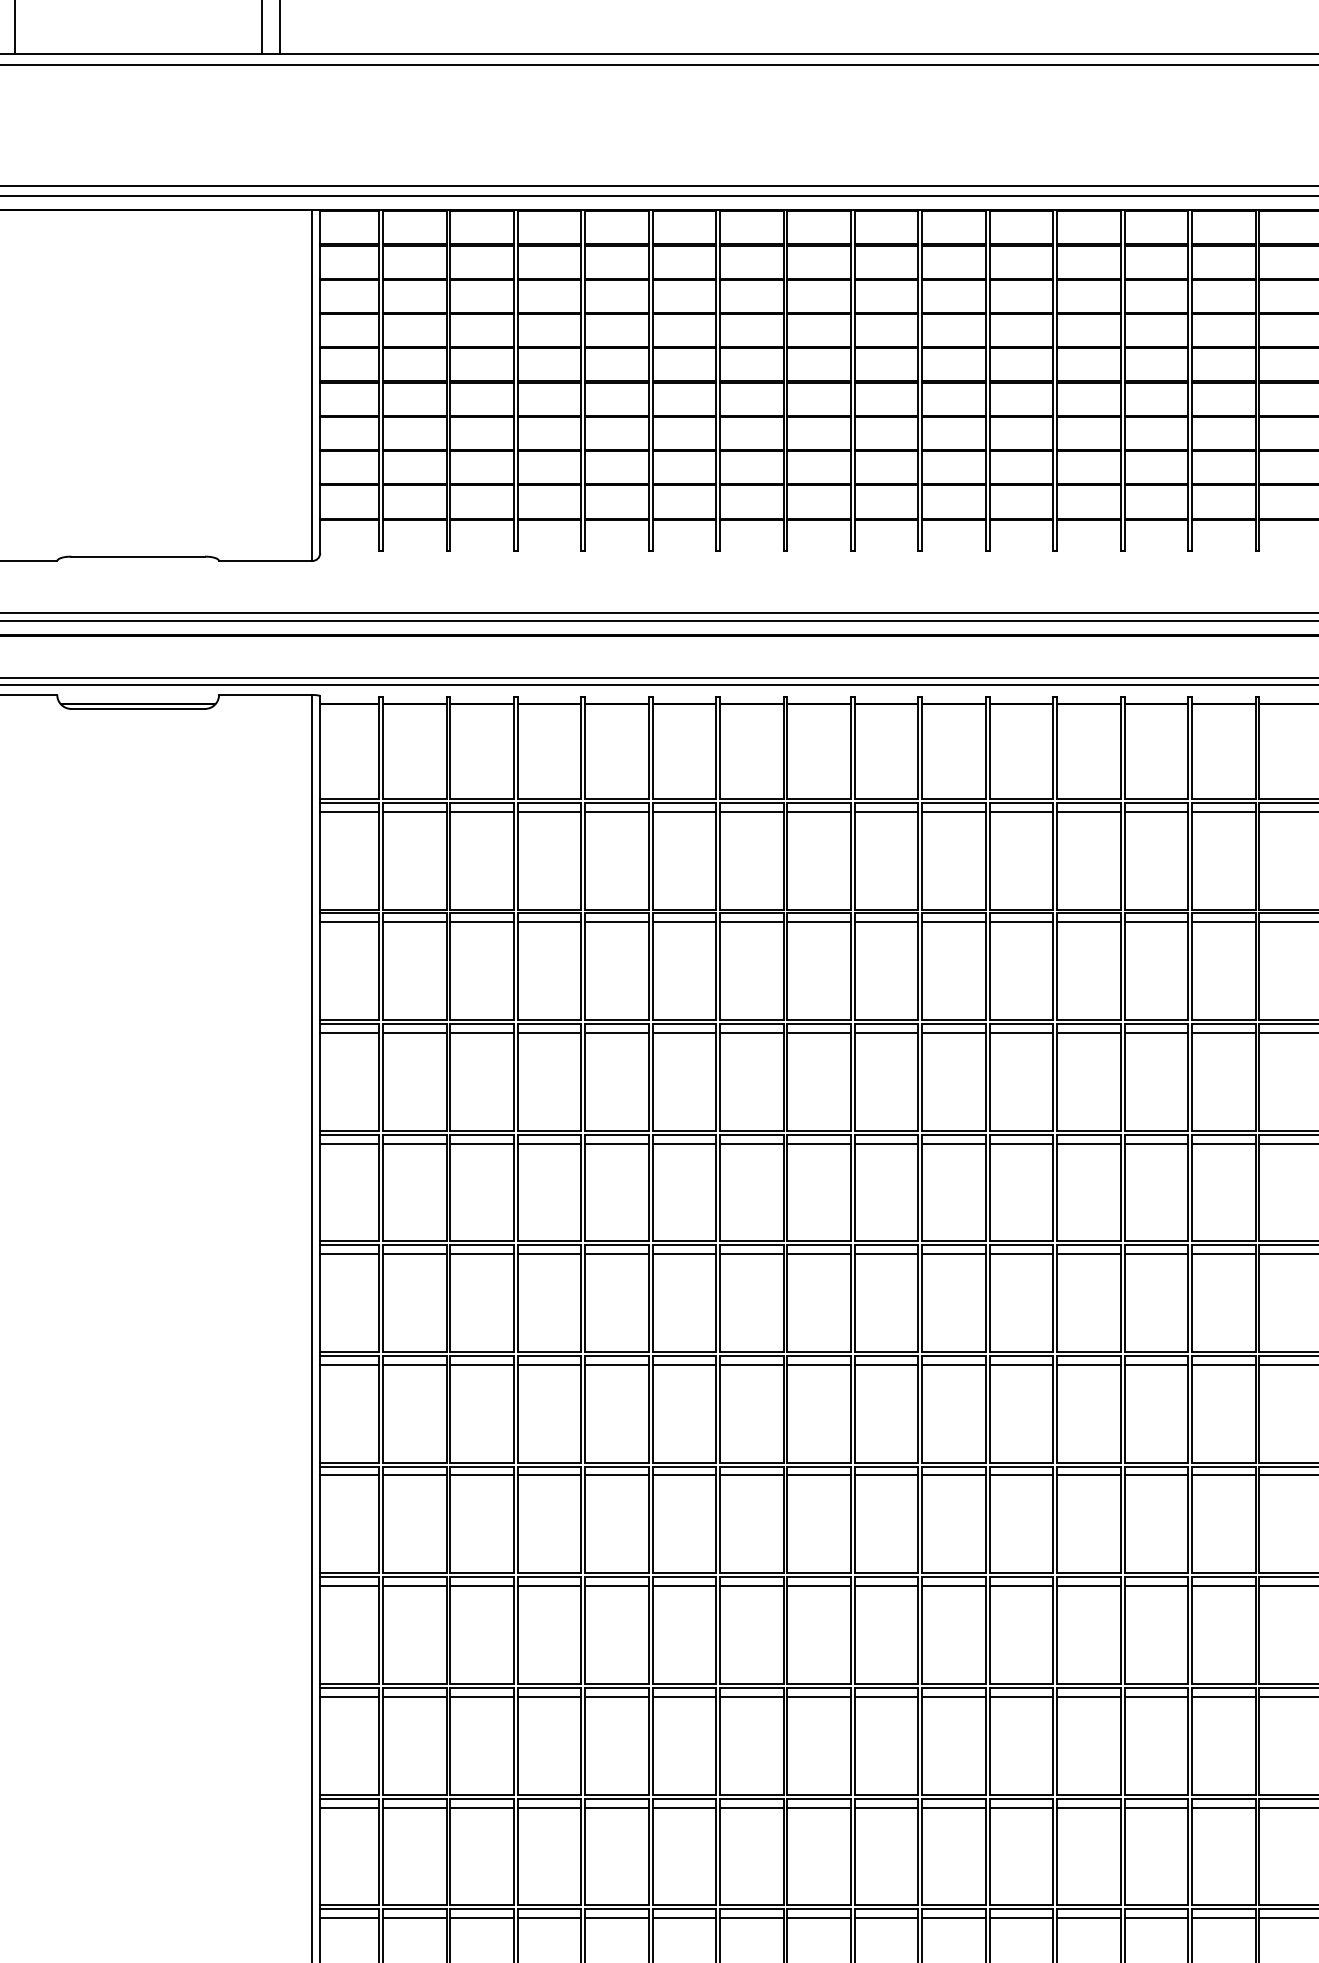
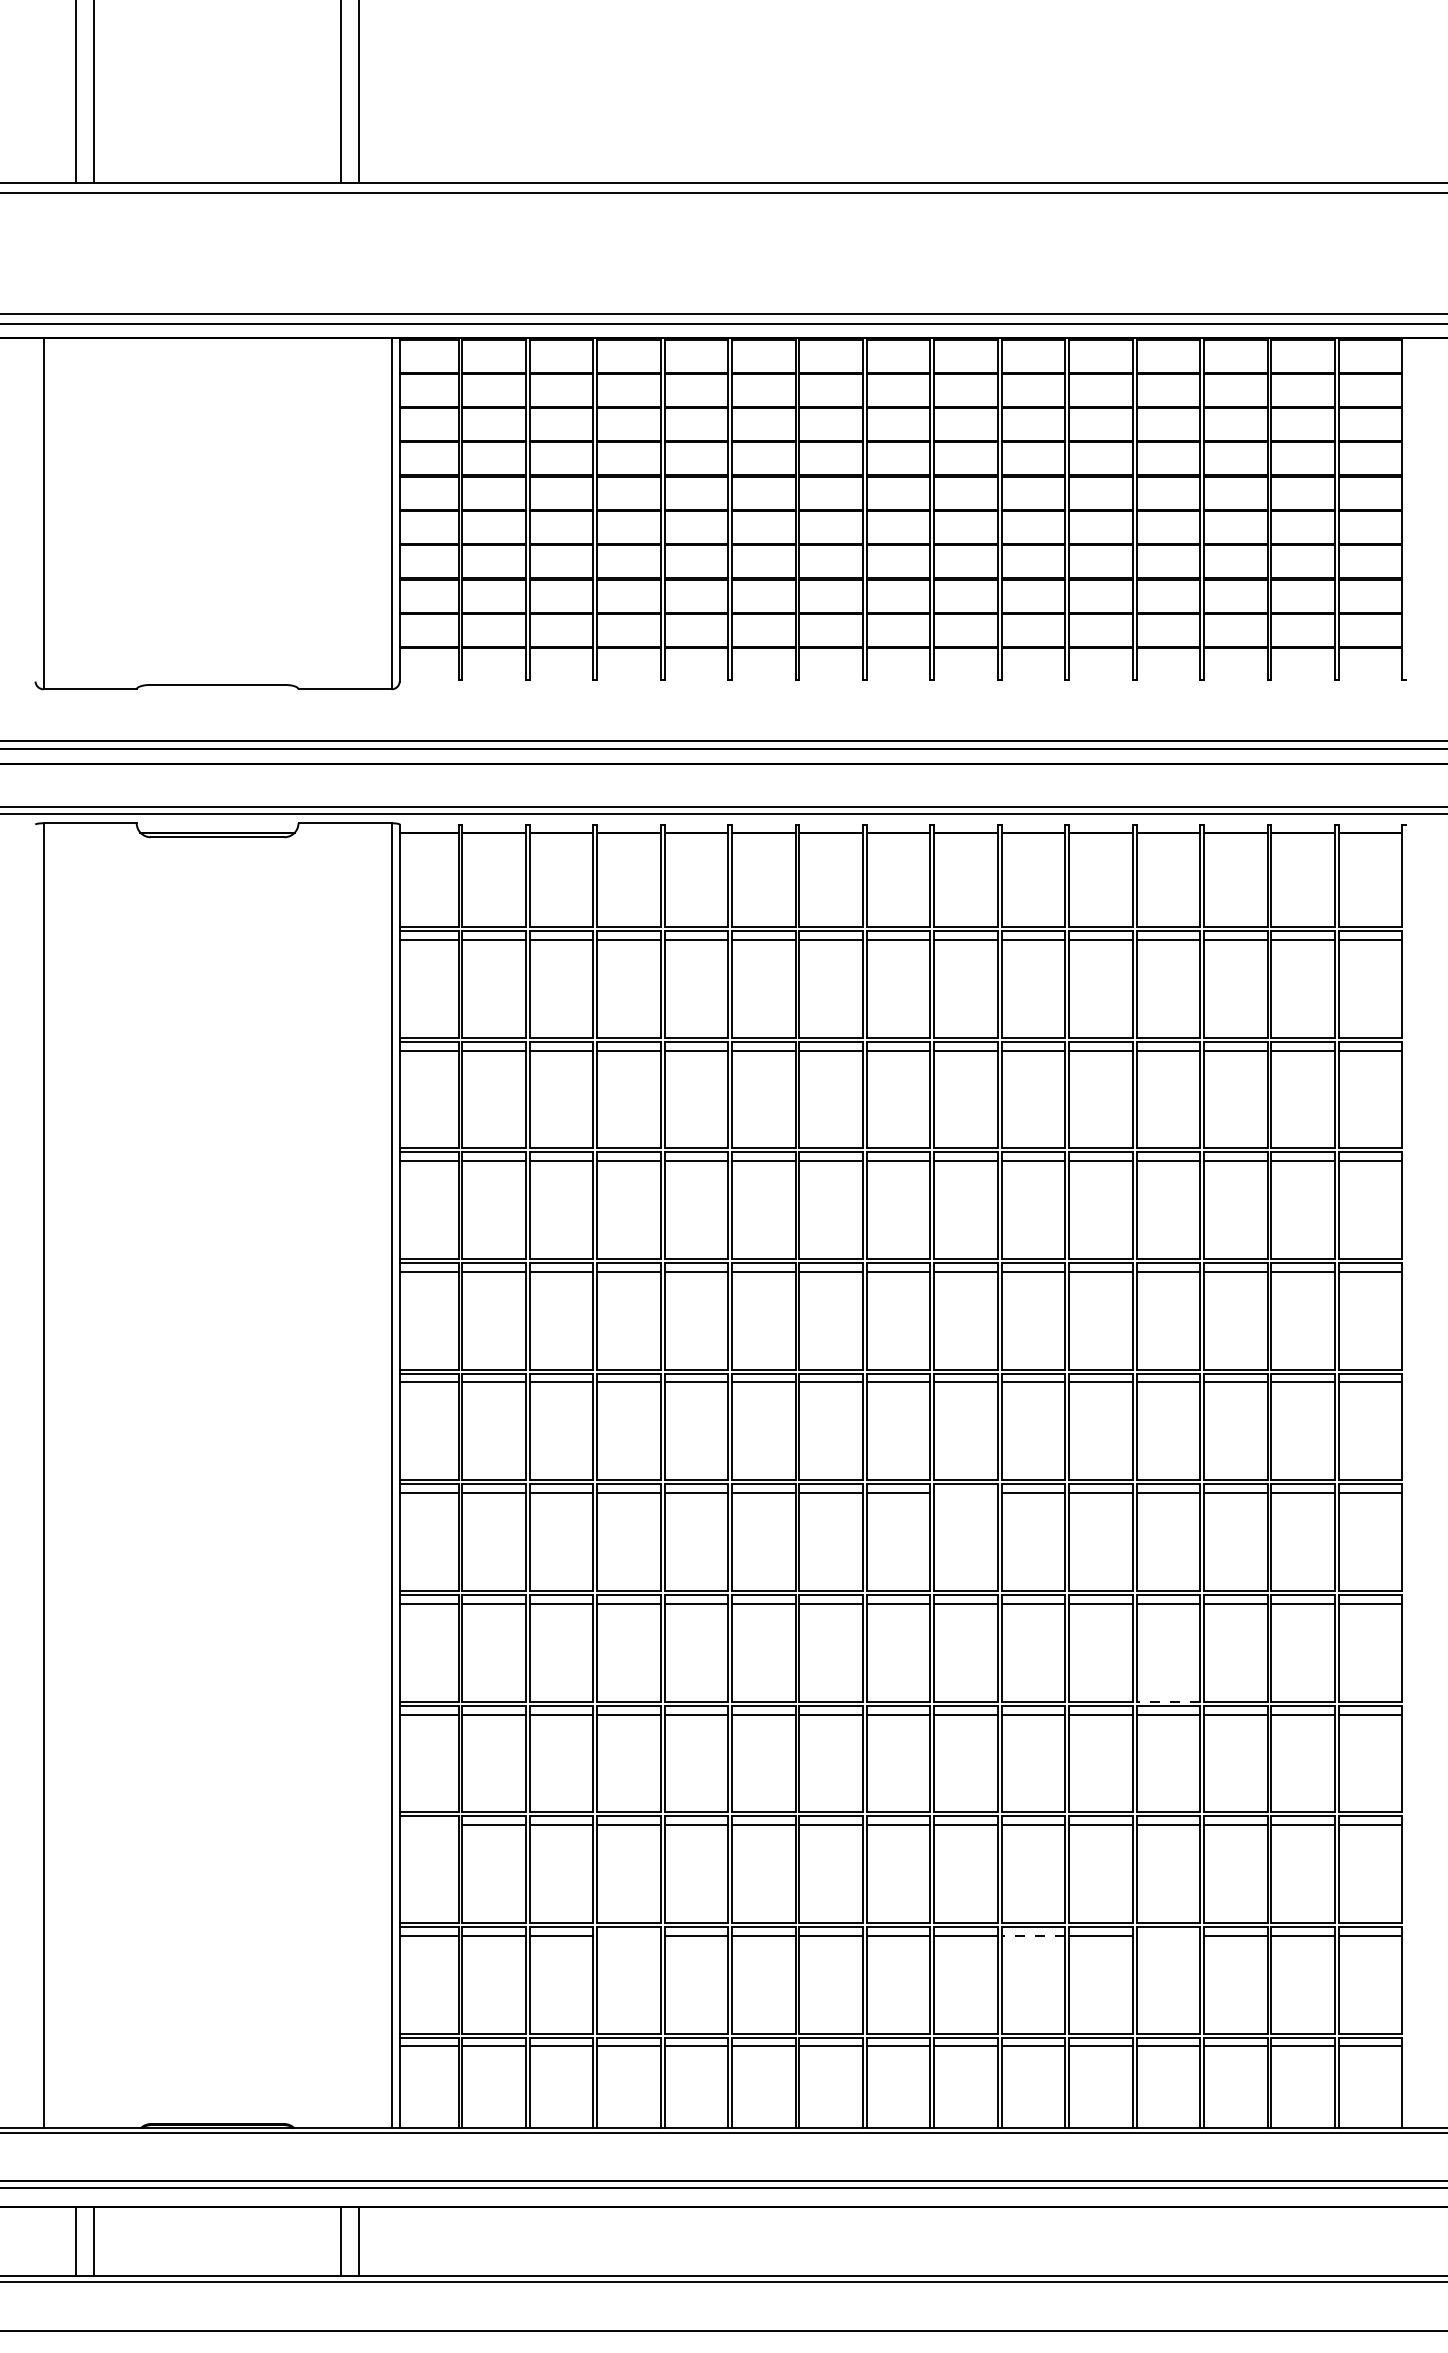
line: (886, 1365) -> (965, 1493), removed
line: (1089, 1573) -> (1168, 1701), solid -> dashed
line: (349, 1697) -> (428, 1825), removed
line: (549, 1807) -> (628, 1935), removed
line: (954, 1807) -> (1033, 1935), solid -> dashed
line: (1089, 1807) -> (1168, 1935), removed

